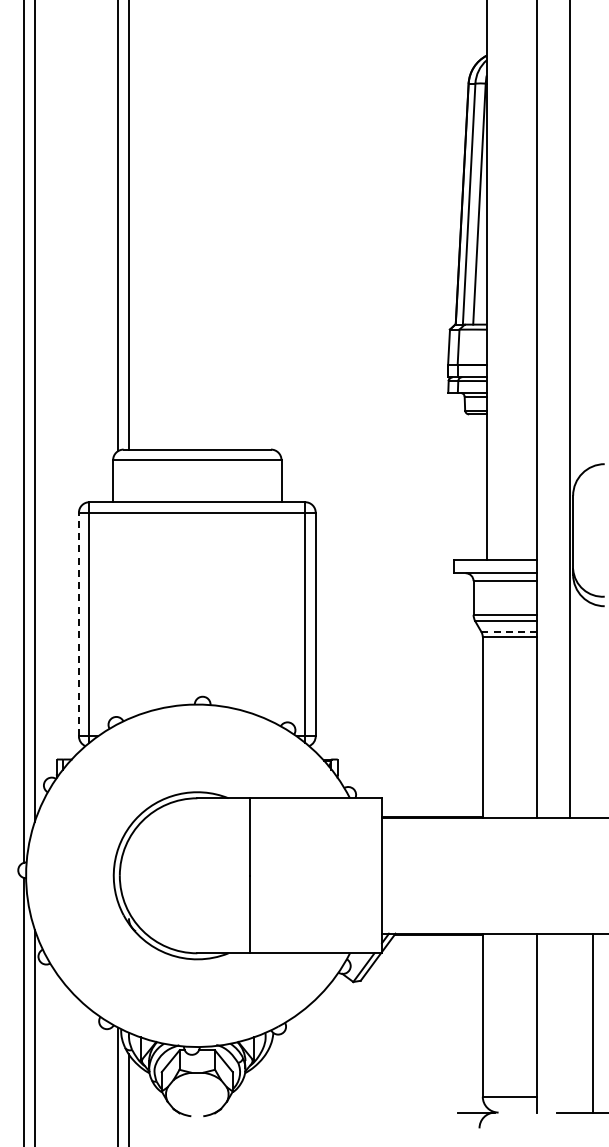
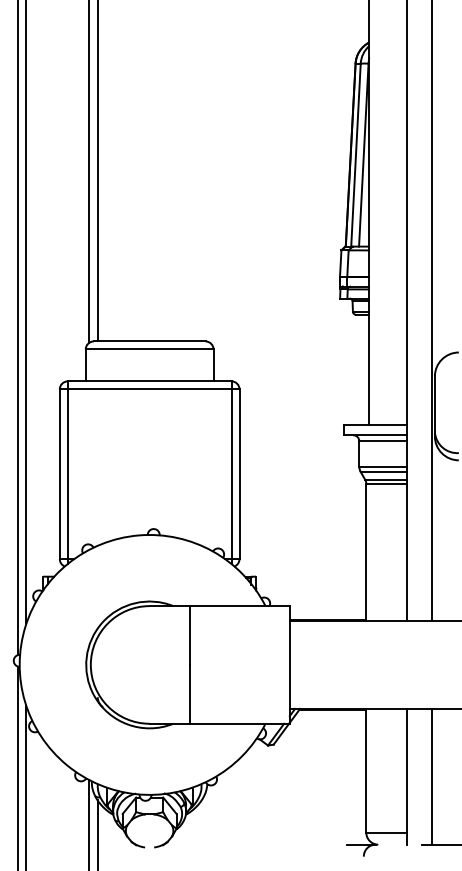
line: (78, 624) -> (59, 474), dashed -> solid
line: (508, 631) -> (385, 479), dashed -> solid
line: (592, 1022) -> (432, 776), moved

